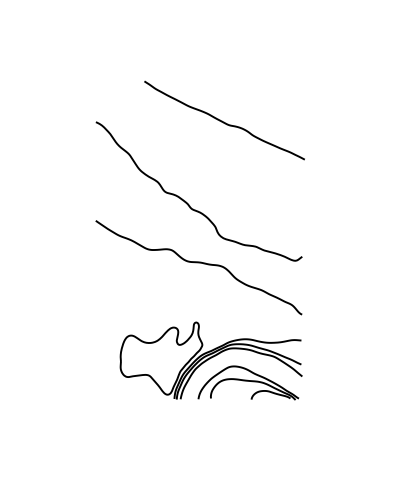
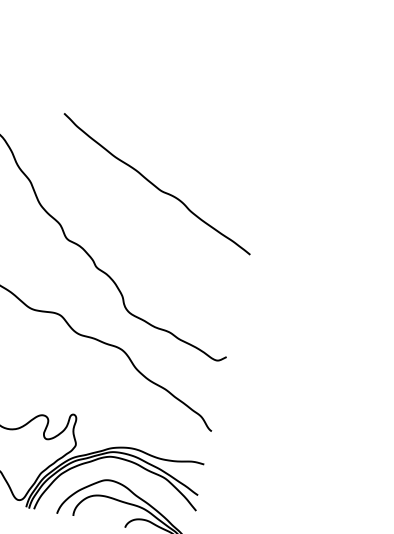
curve: (224, 121) -> (156, 185), moved

